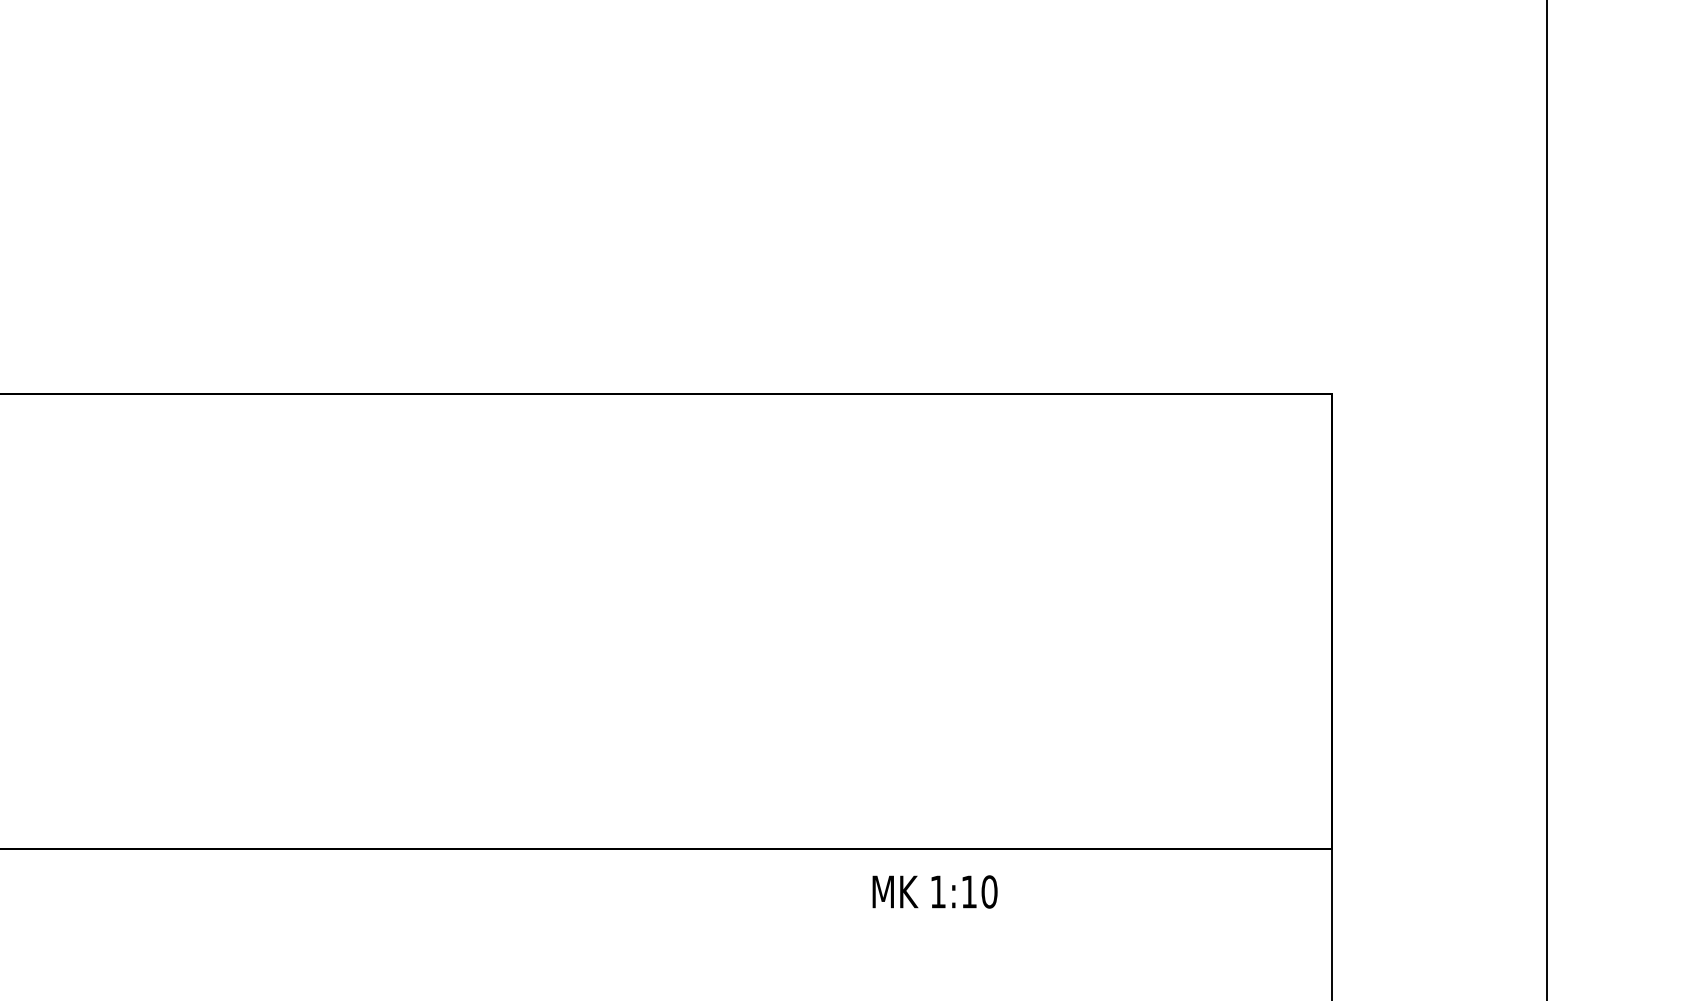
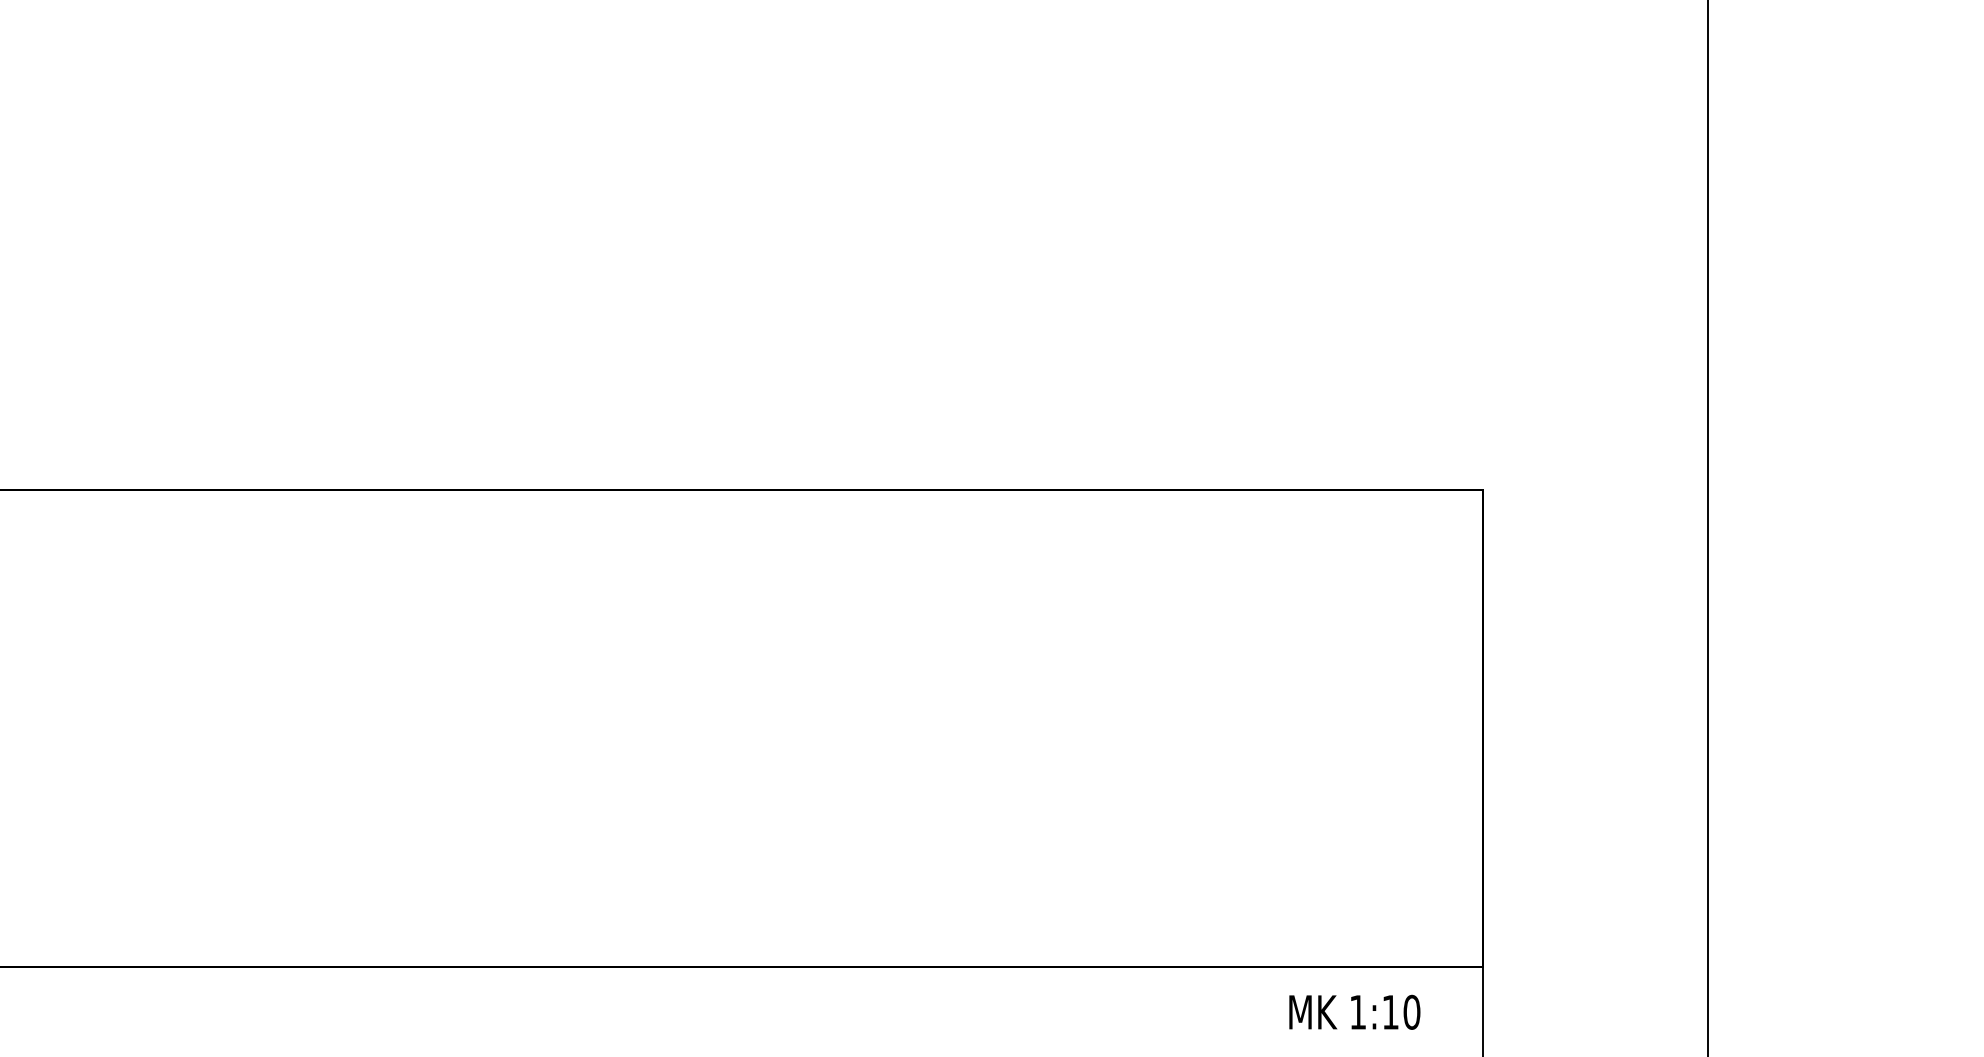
text: (934, 891) -> (1354, 1011), moved

